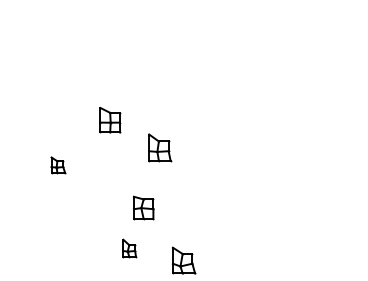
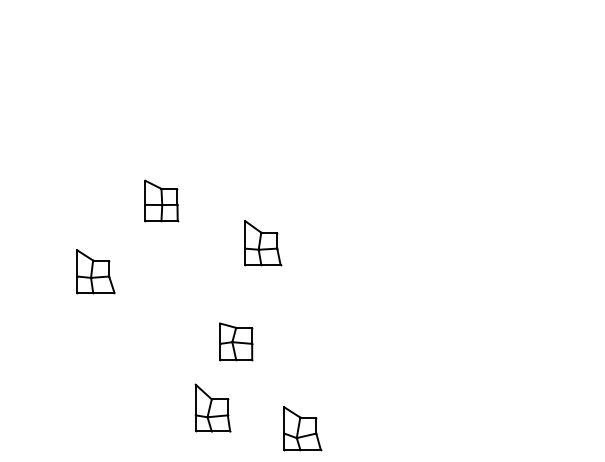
part: (110, 120) -> (161, 201), moved
part: (58, 165) -> (96, 272), size x1.67
part: (129, 248) -> (212, 408), size x1.67

